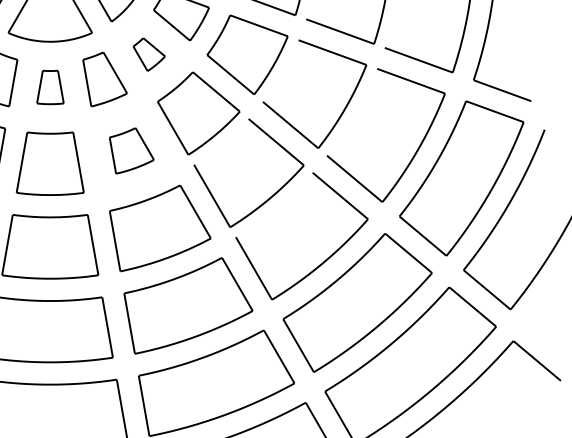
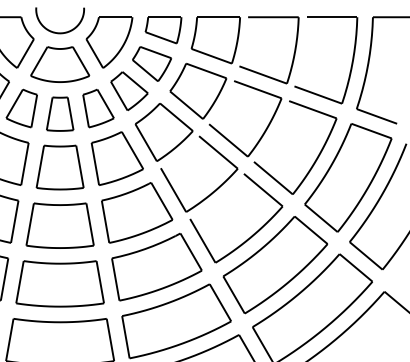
part: (149, 53) -> (129, 90), size x1.67
part: (50, 86) -> (60, 113), size x1.43
part: (130, 150) -> (116, 158), size x1.67

